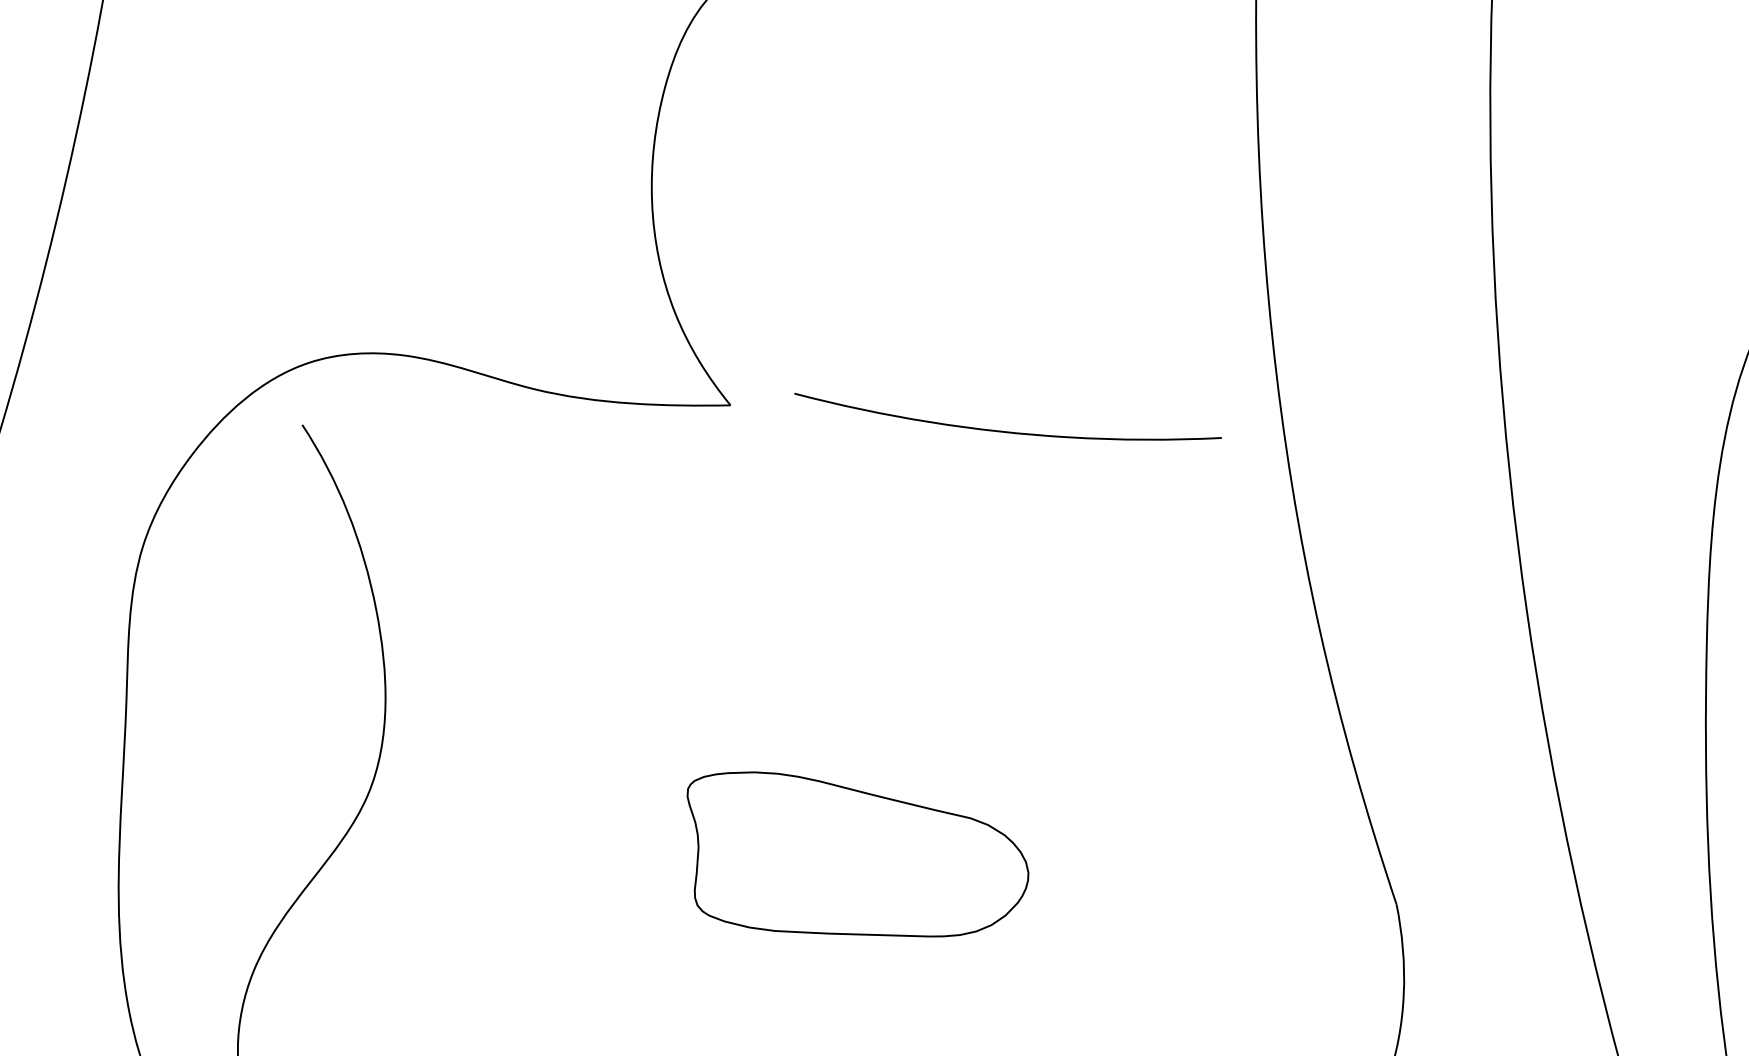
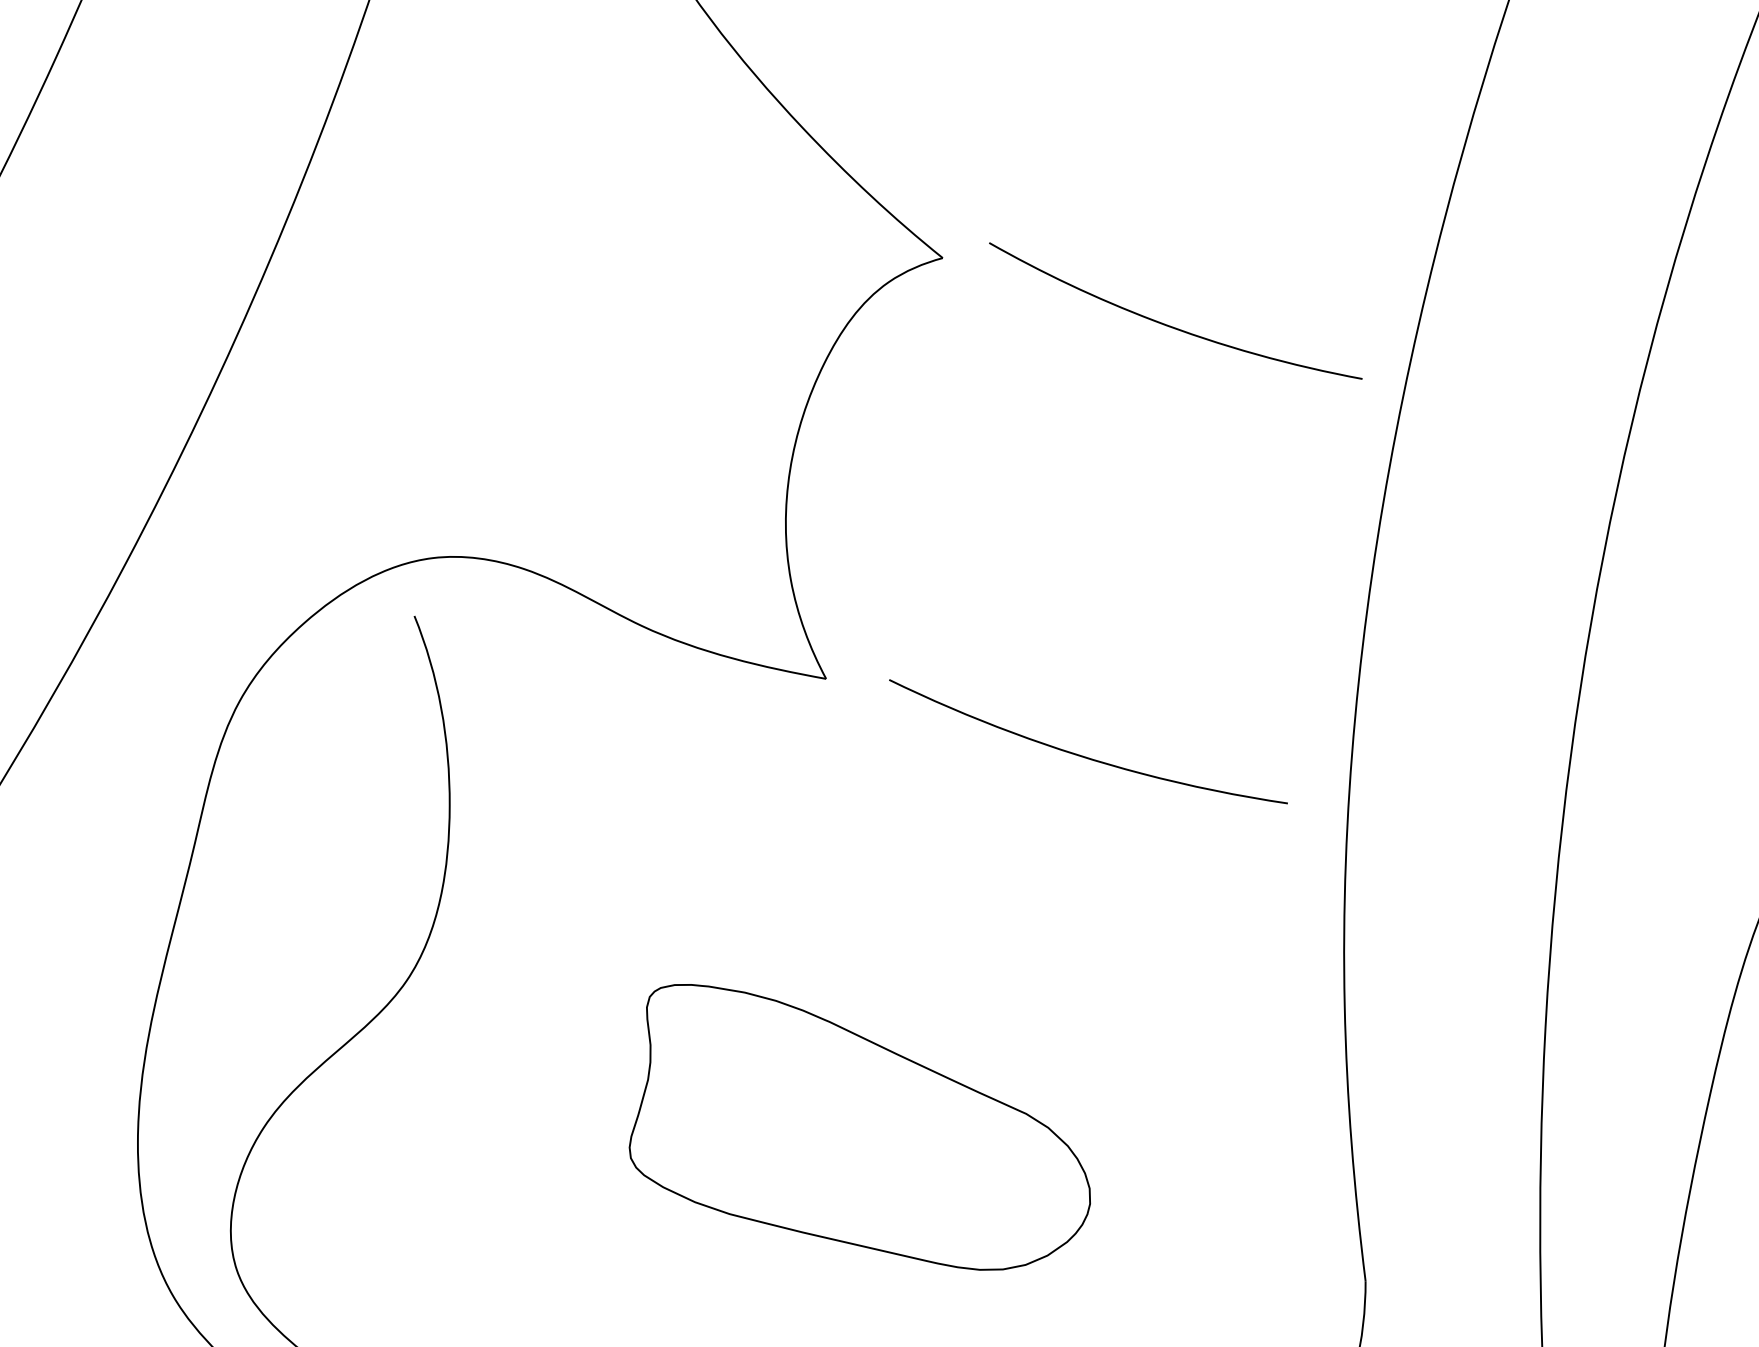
part: (854, 851) -> (859, 1127), size x1.43

